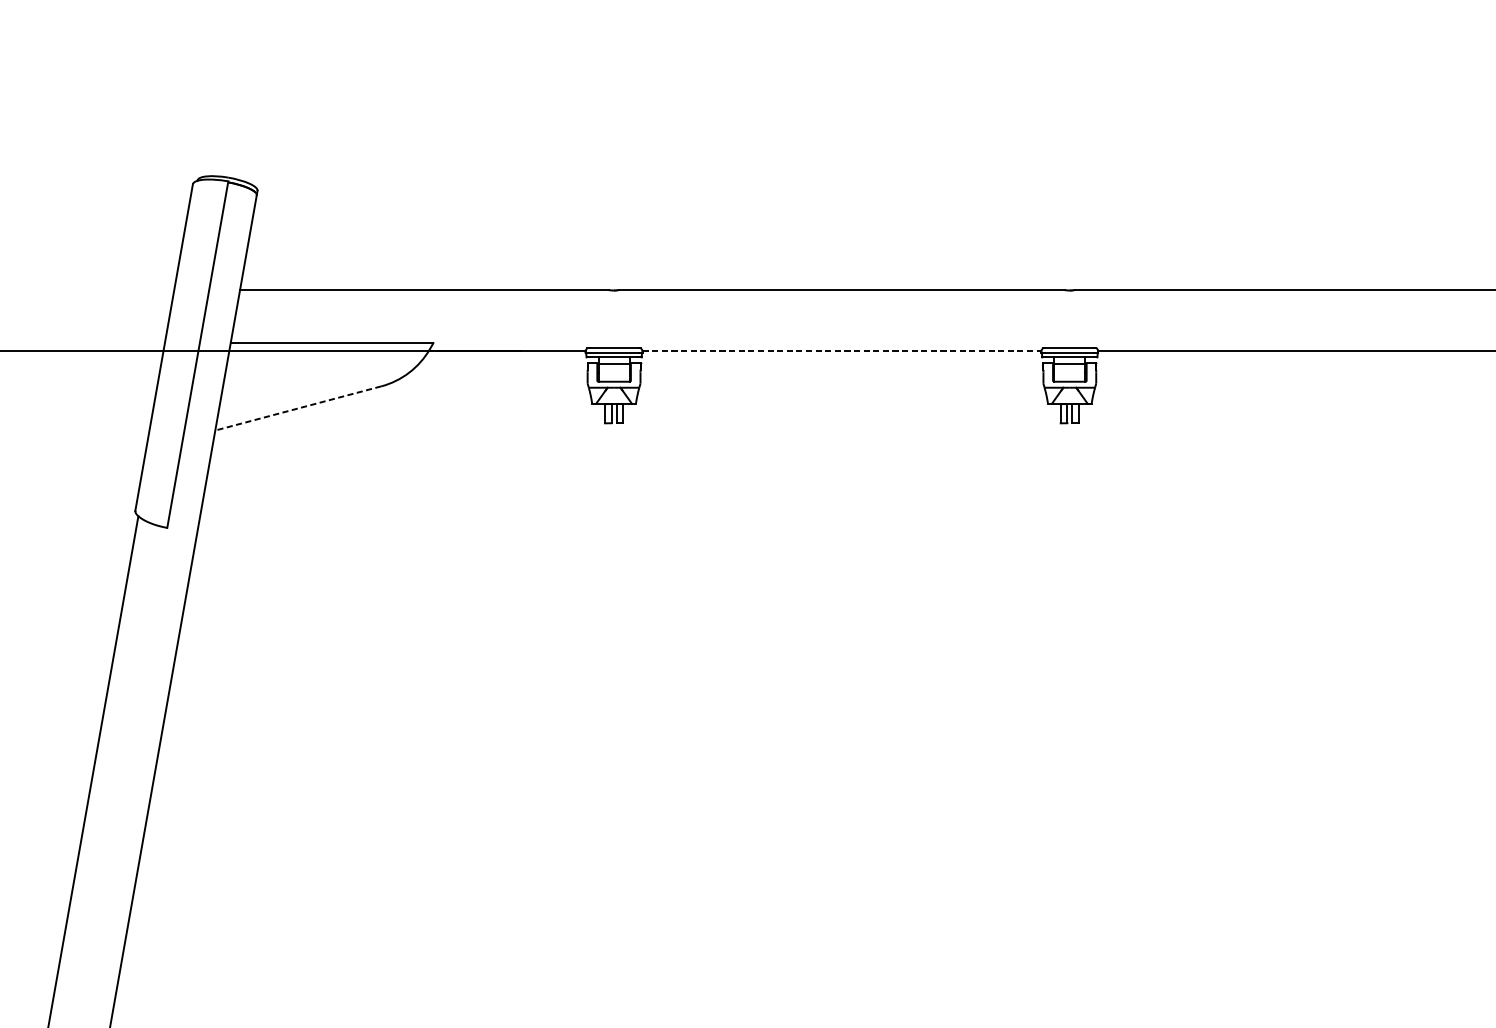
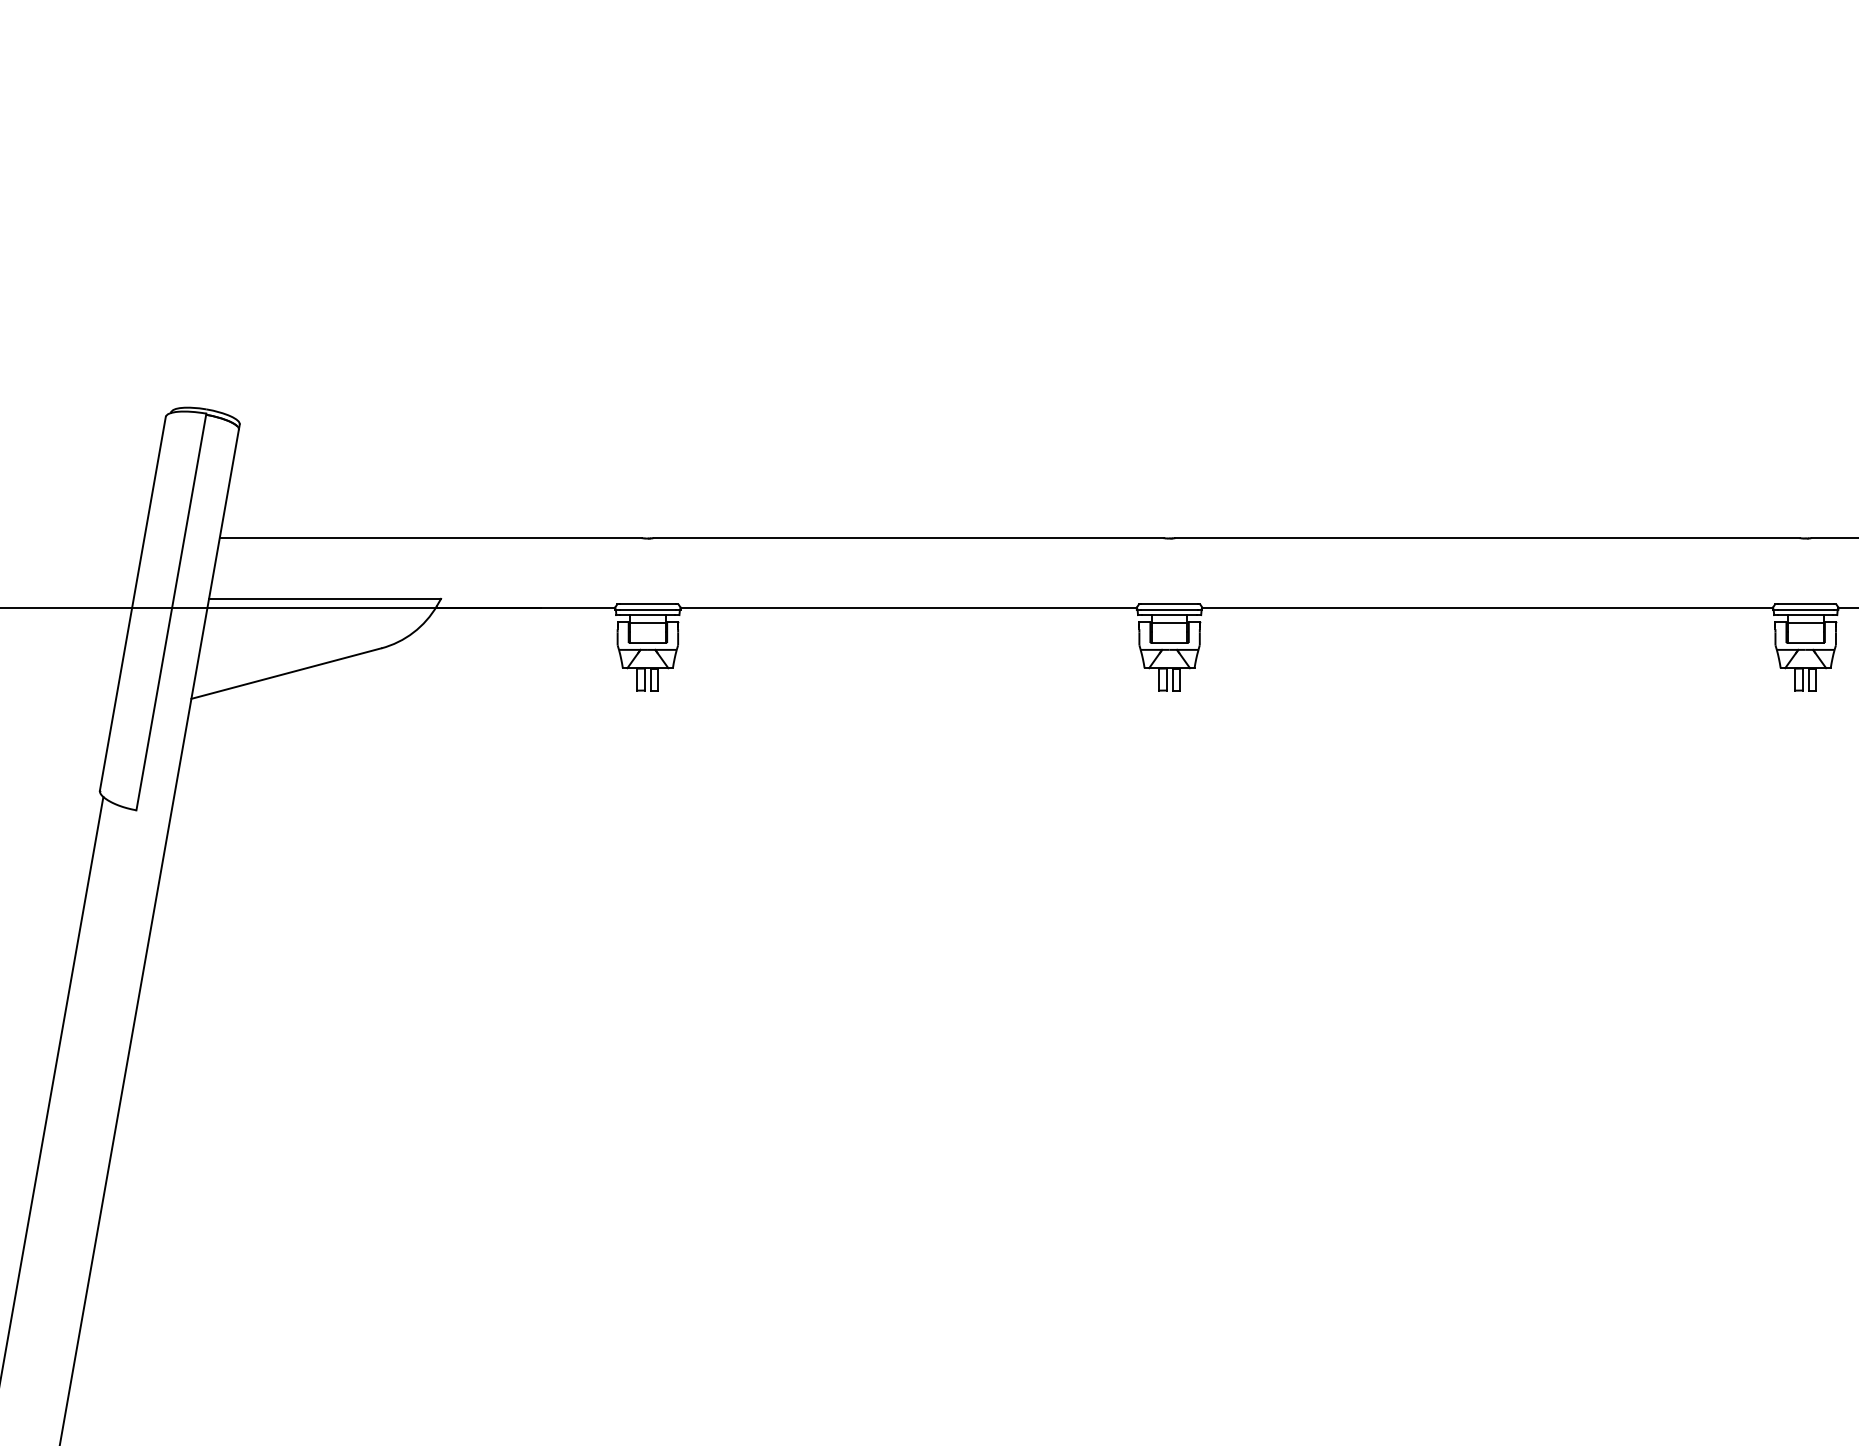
line: (842, 350) -> (909, 607), dashed -> solid
line: (297, 408) -> (285, 673), dashed -> solid

